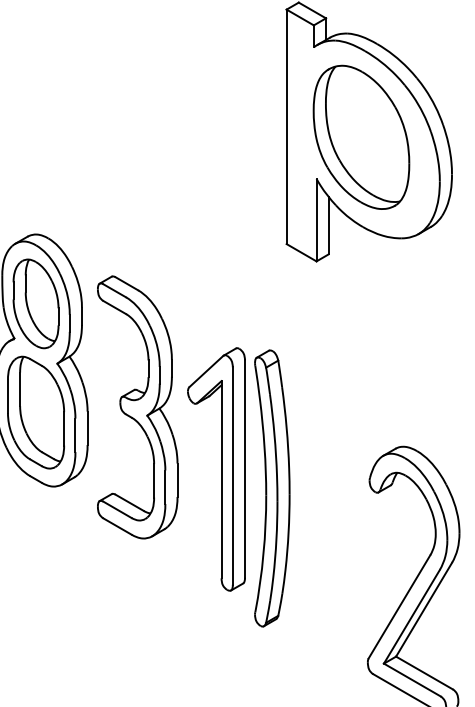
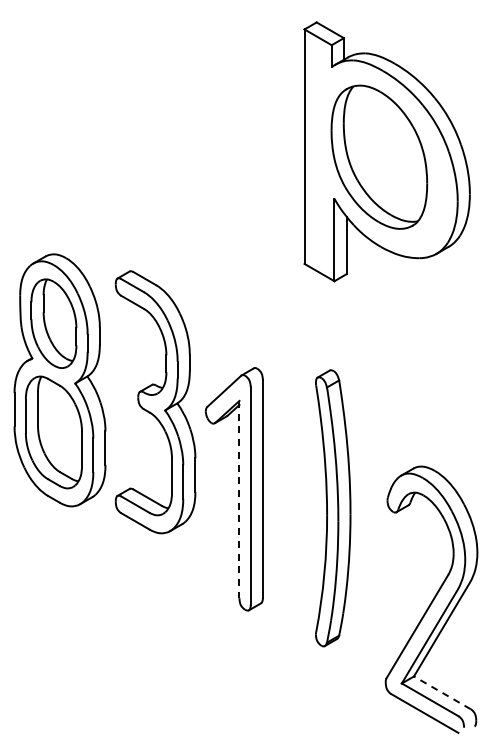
part: (137, 407) -> (155, 402), moved
line: (221, 479) -> (239, 499), solid -> dashed
part: (272, 488) -> (333, 508), moved
line: (424, 672) -> (442, 692), solid -> dashed

